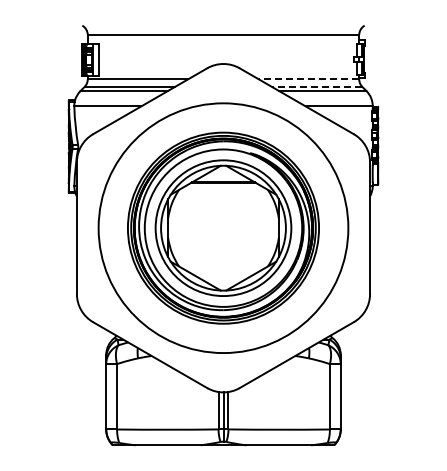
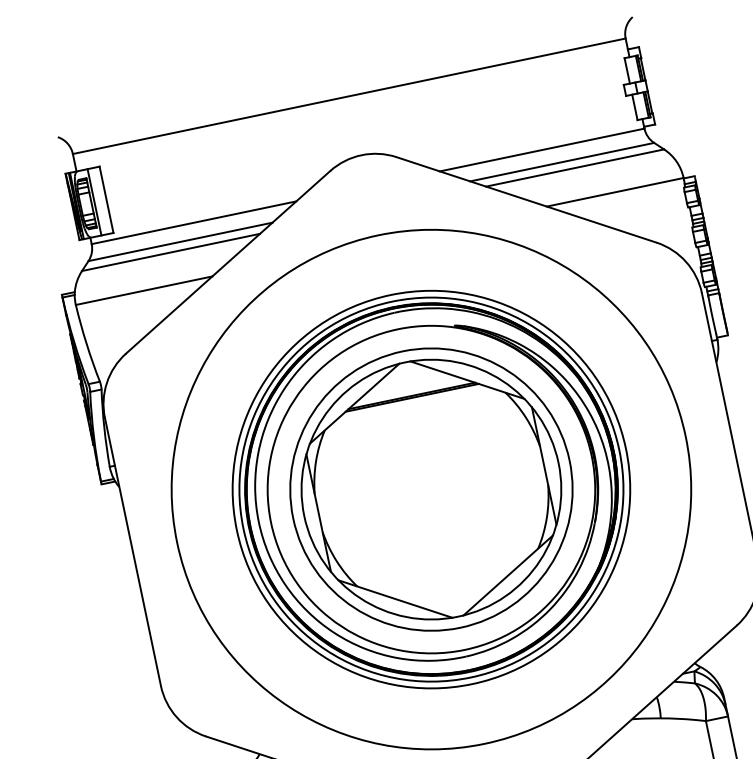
line: (308, 79) -> (541, 150), dashed -> solid
line: (316, 86) -> (560, 161), dashed -> solid

